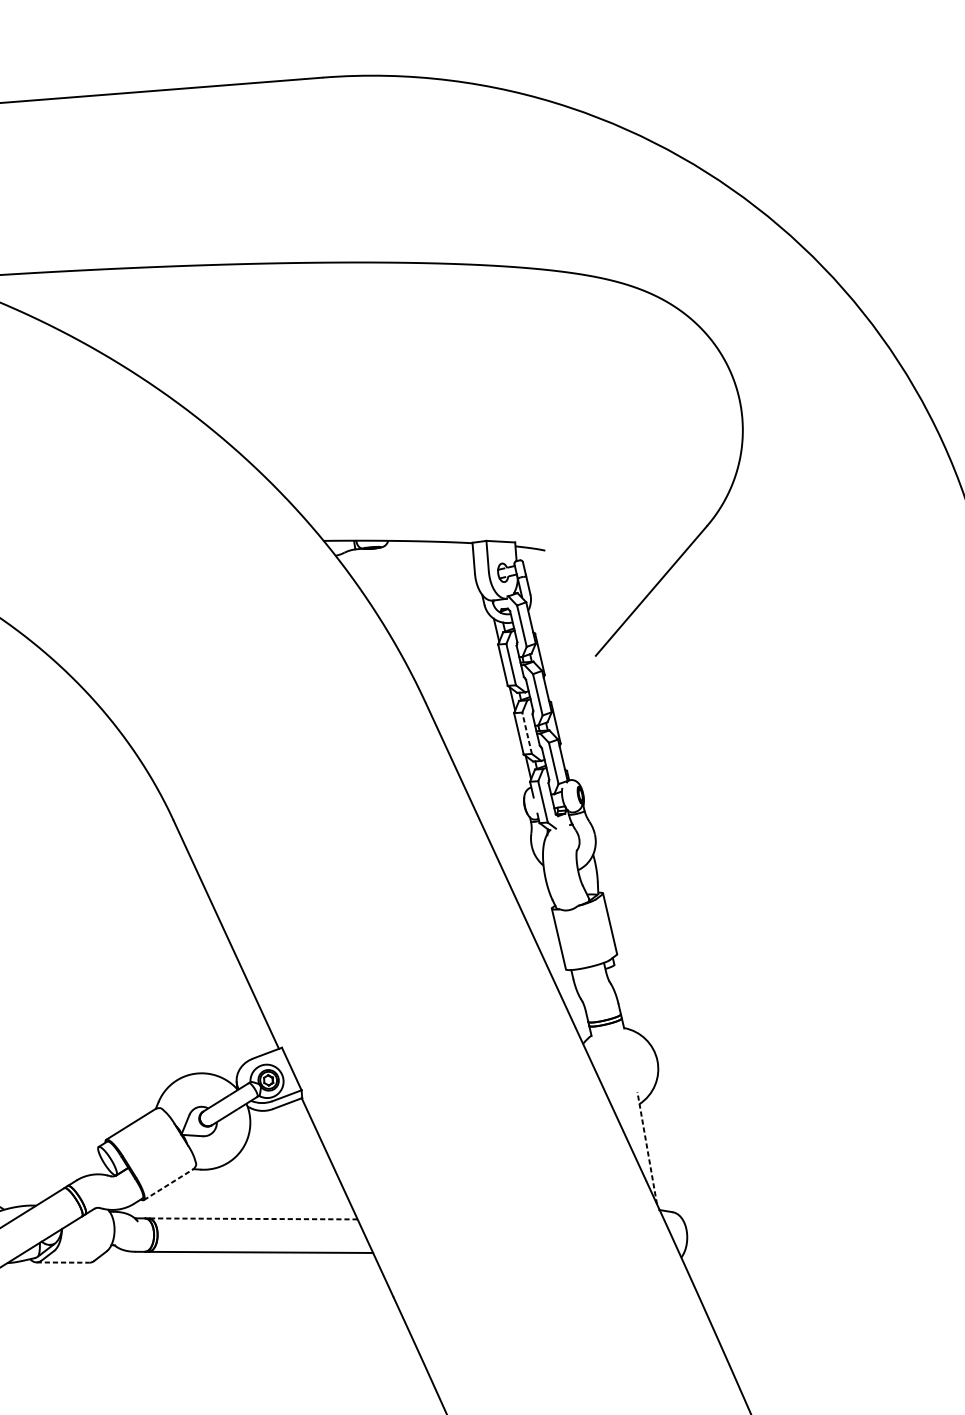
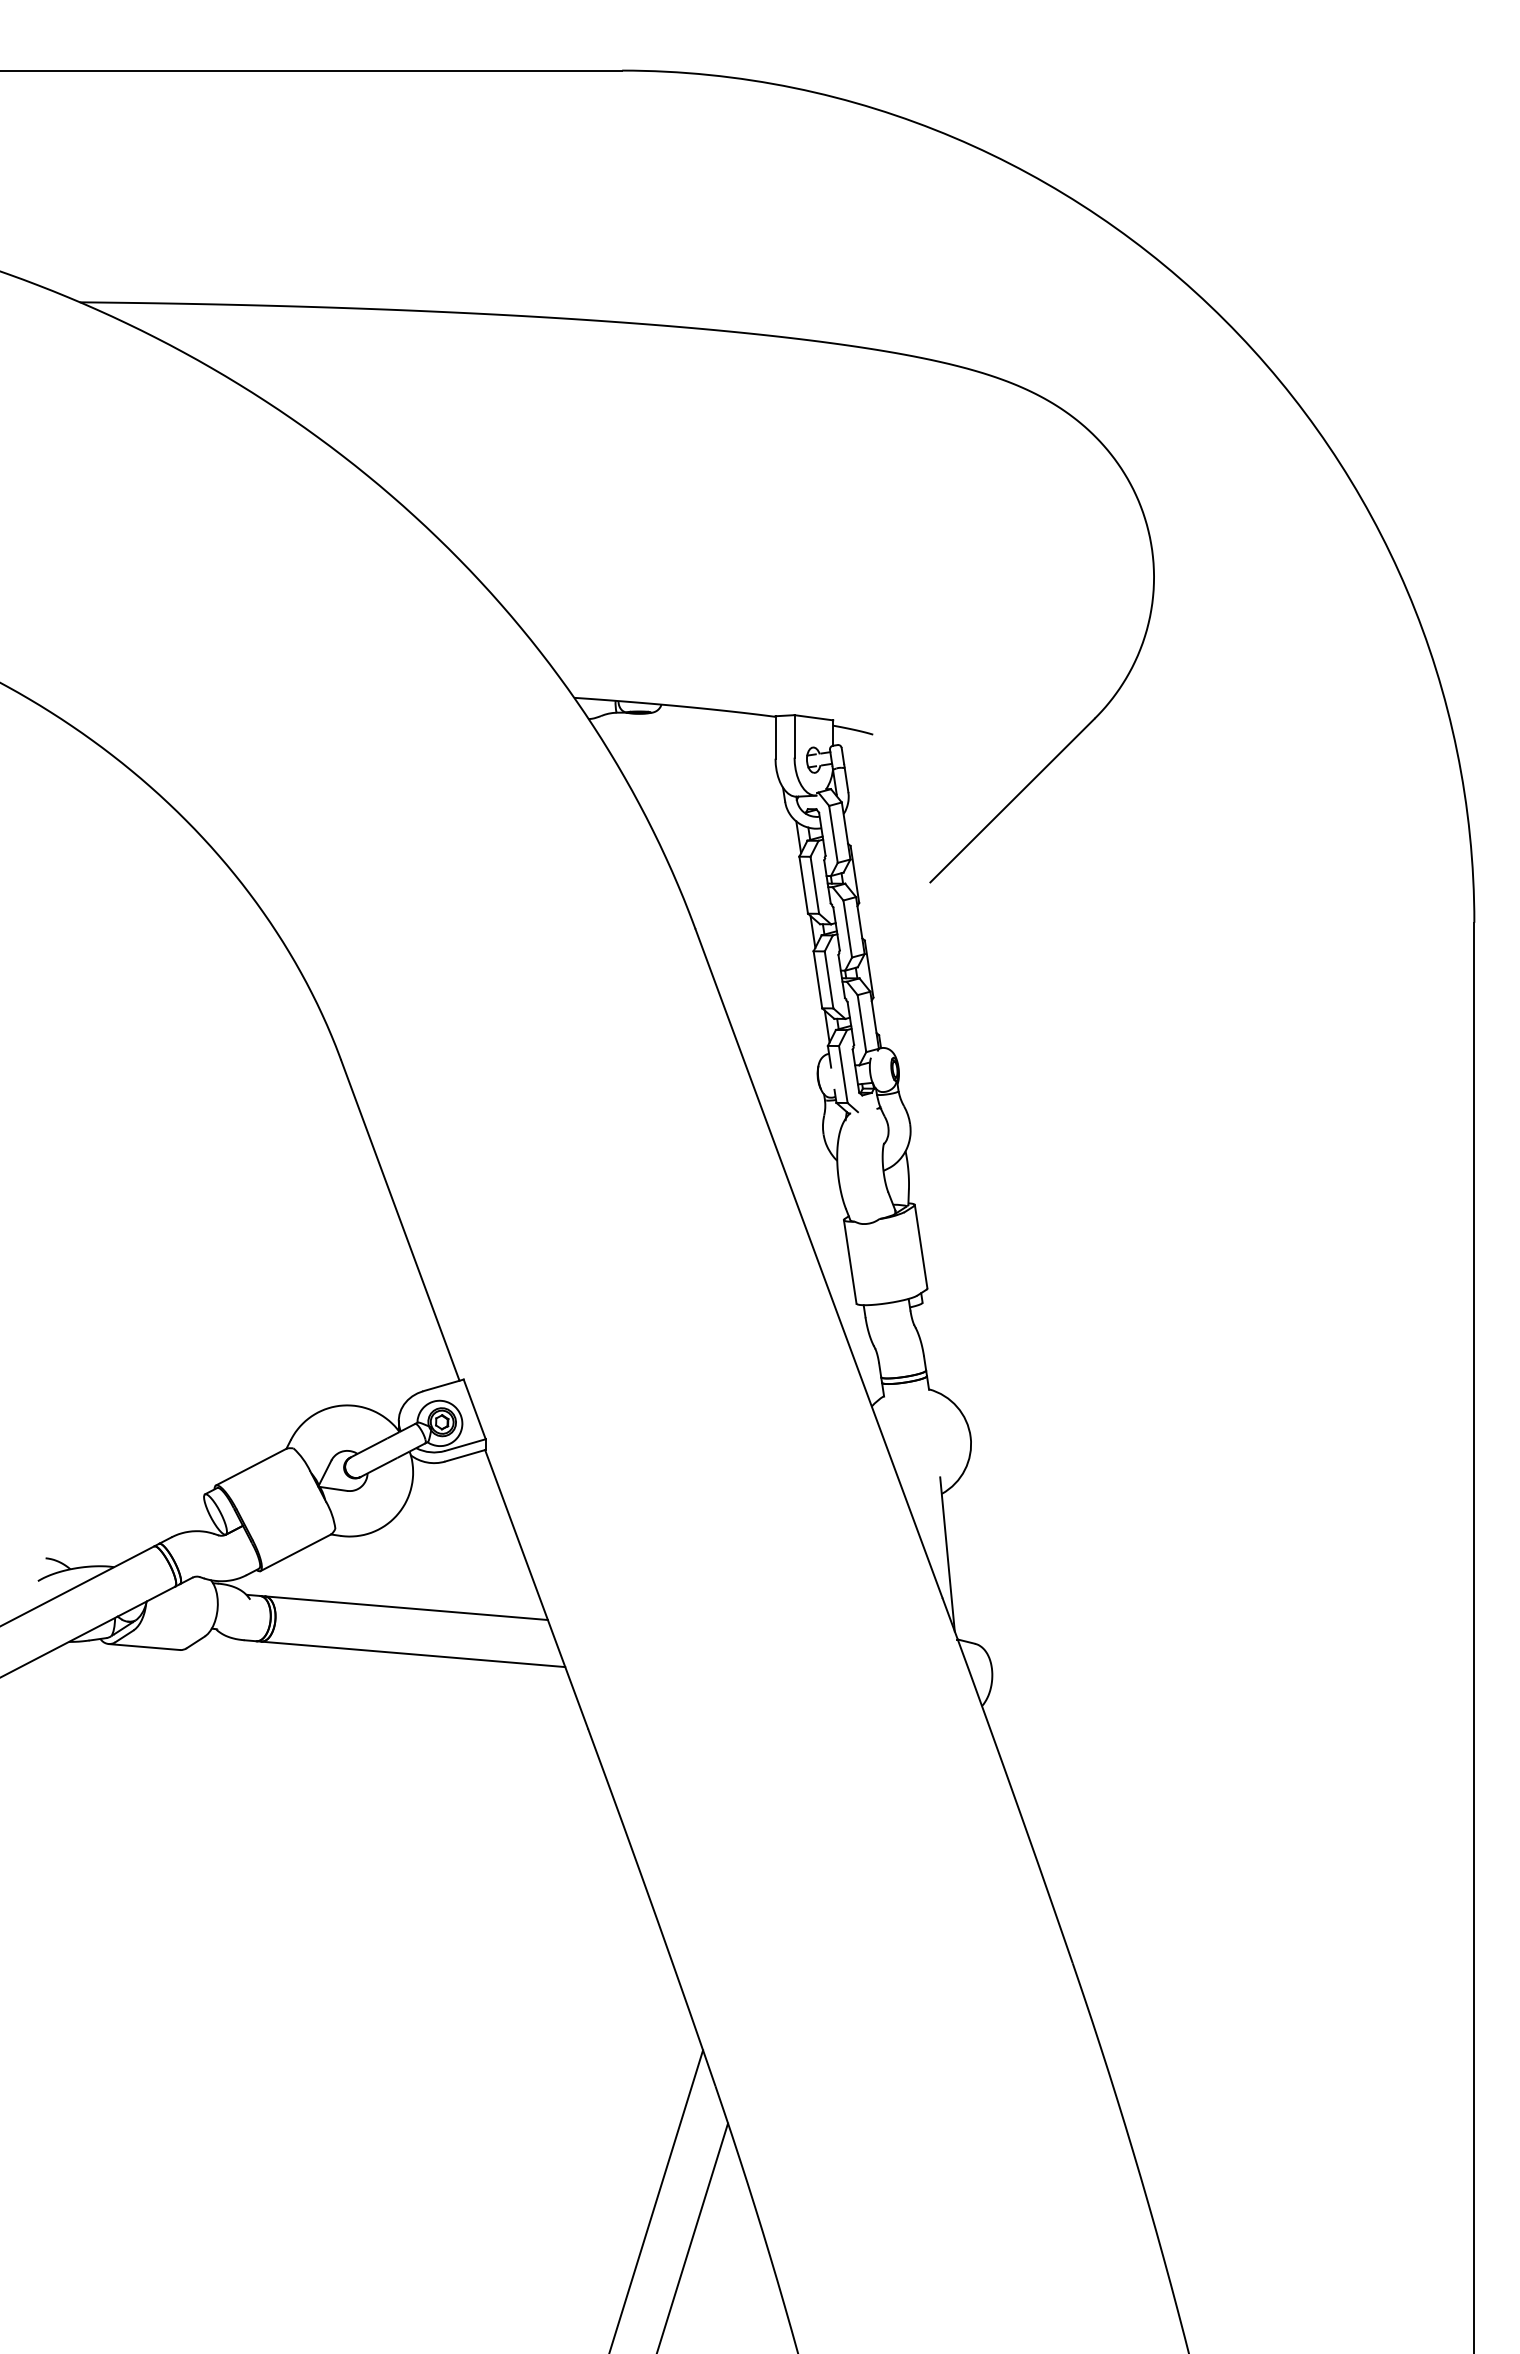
line: (527, 732) -> (829, 979), dashed -> solid
line: (647, 1147) -> (947, 1553), dashed -> solid
line: (168, 1184) -> (295, 1552), dashed -> solid
line: (253, 1219) -> (406, 1608), dashed -> solid
line: (63, 1262) -> (144, 1647), dashed -> solid

